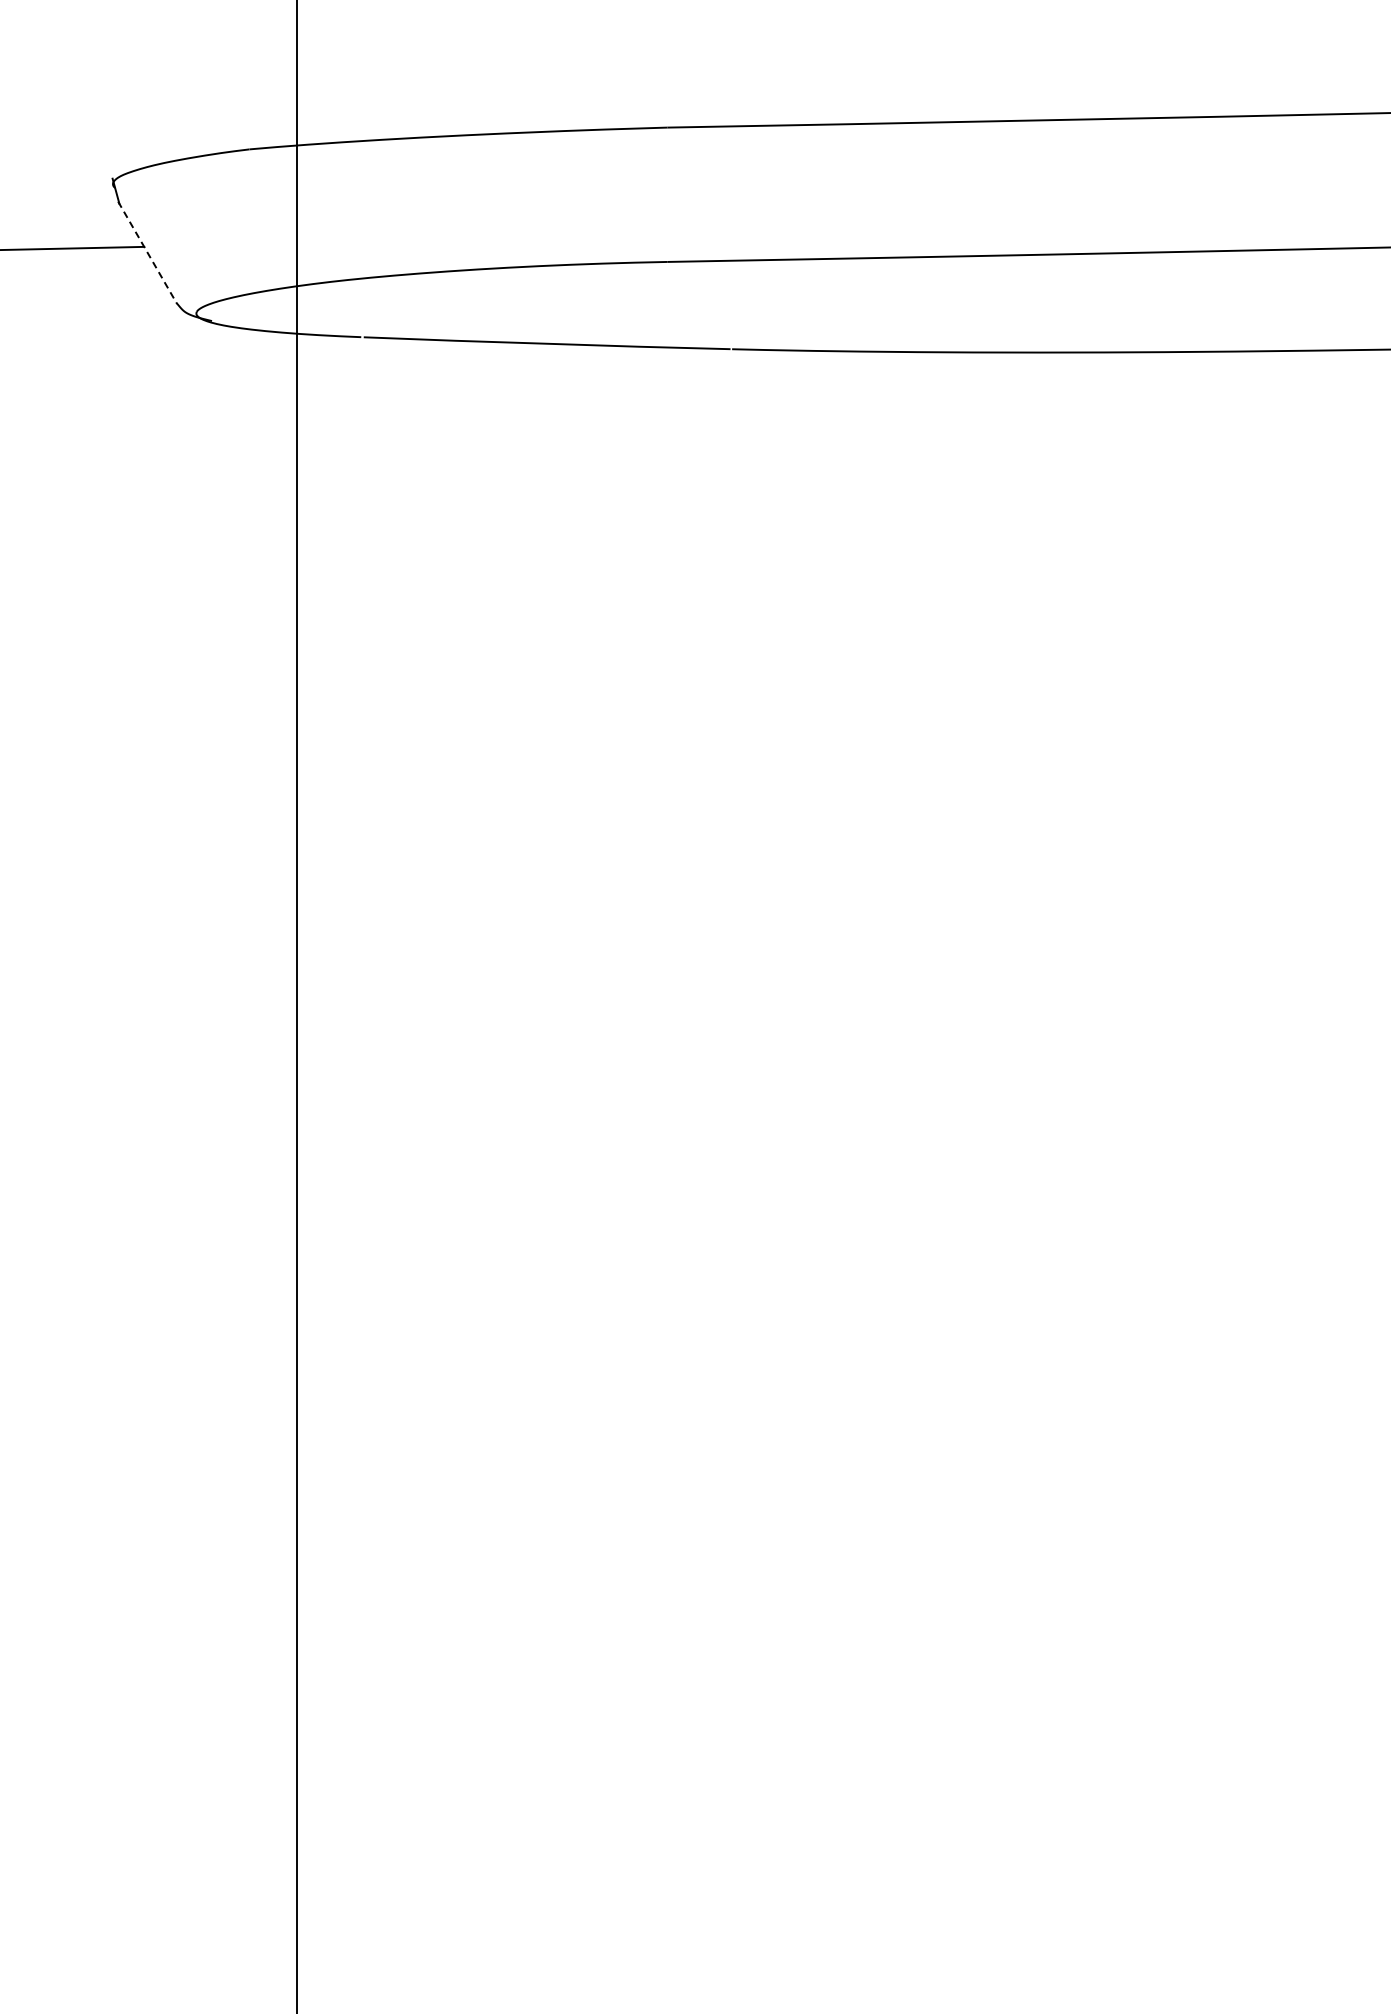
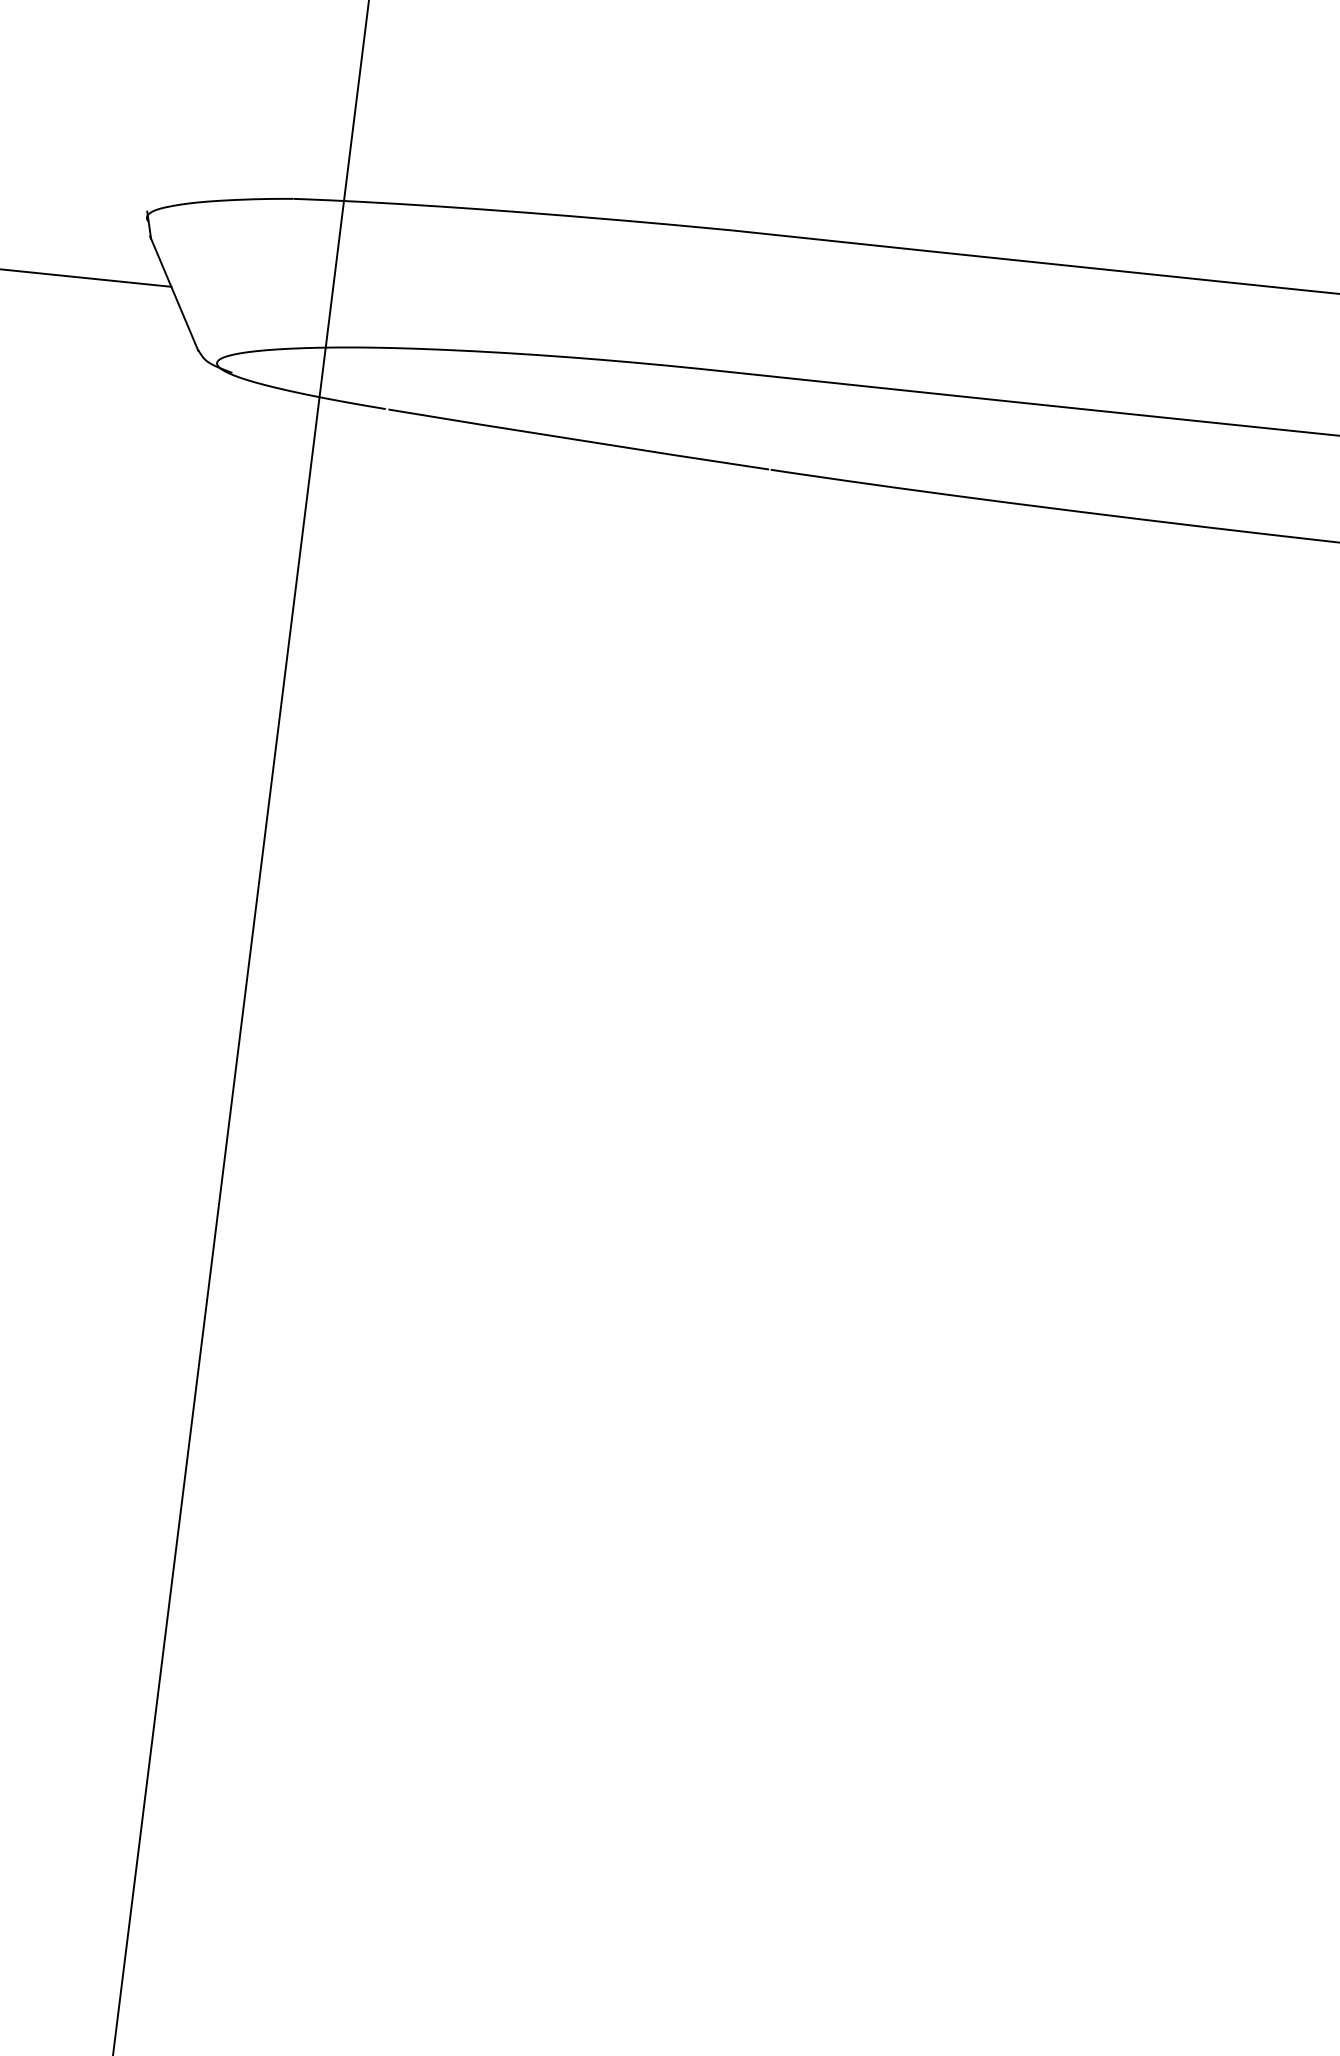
line: (147, 252) -> (174, 293), dashed -> solid

